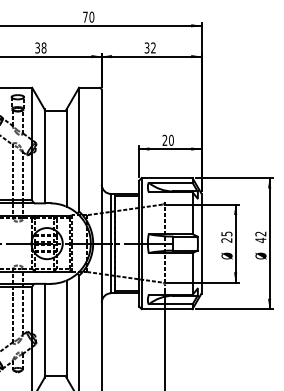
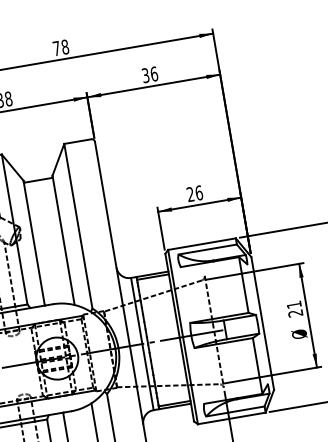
text: (91, 17) -> (64, 47), 70 -> 78
text: (153, 47) -> (154, 73), 32 -> 36
text: (171, 139) -> (199, 191), 20 -> 26
text: (226, 233) -> (293, 304), 25 -> 21

